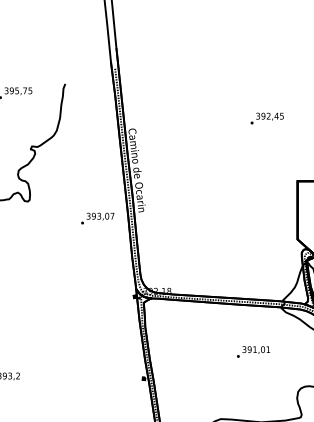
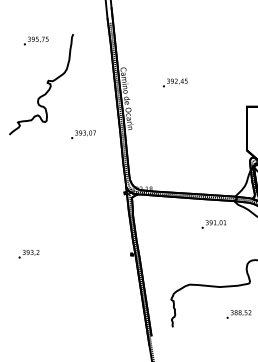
text: (267, 117) -> (175, 82), moved
text: (97, 218) -> (83, 134), moved
text: (252, 352) -> (213, 224), moved

